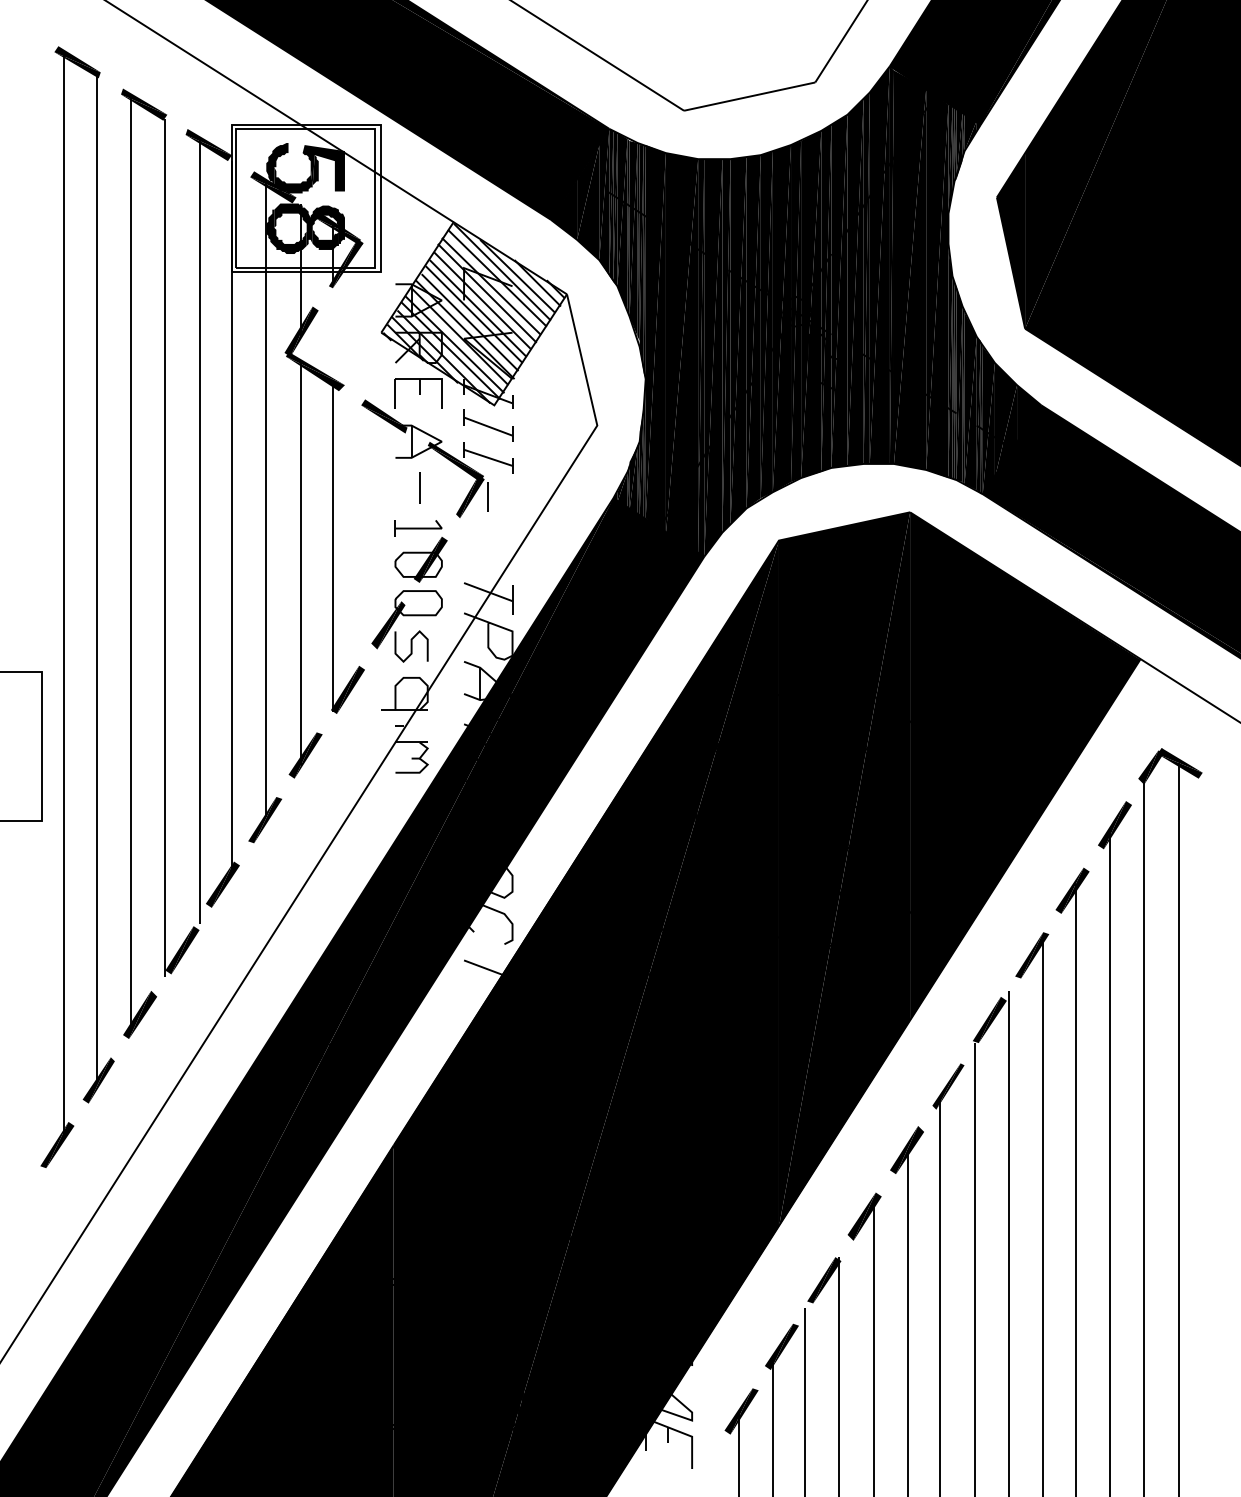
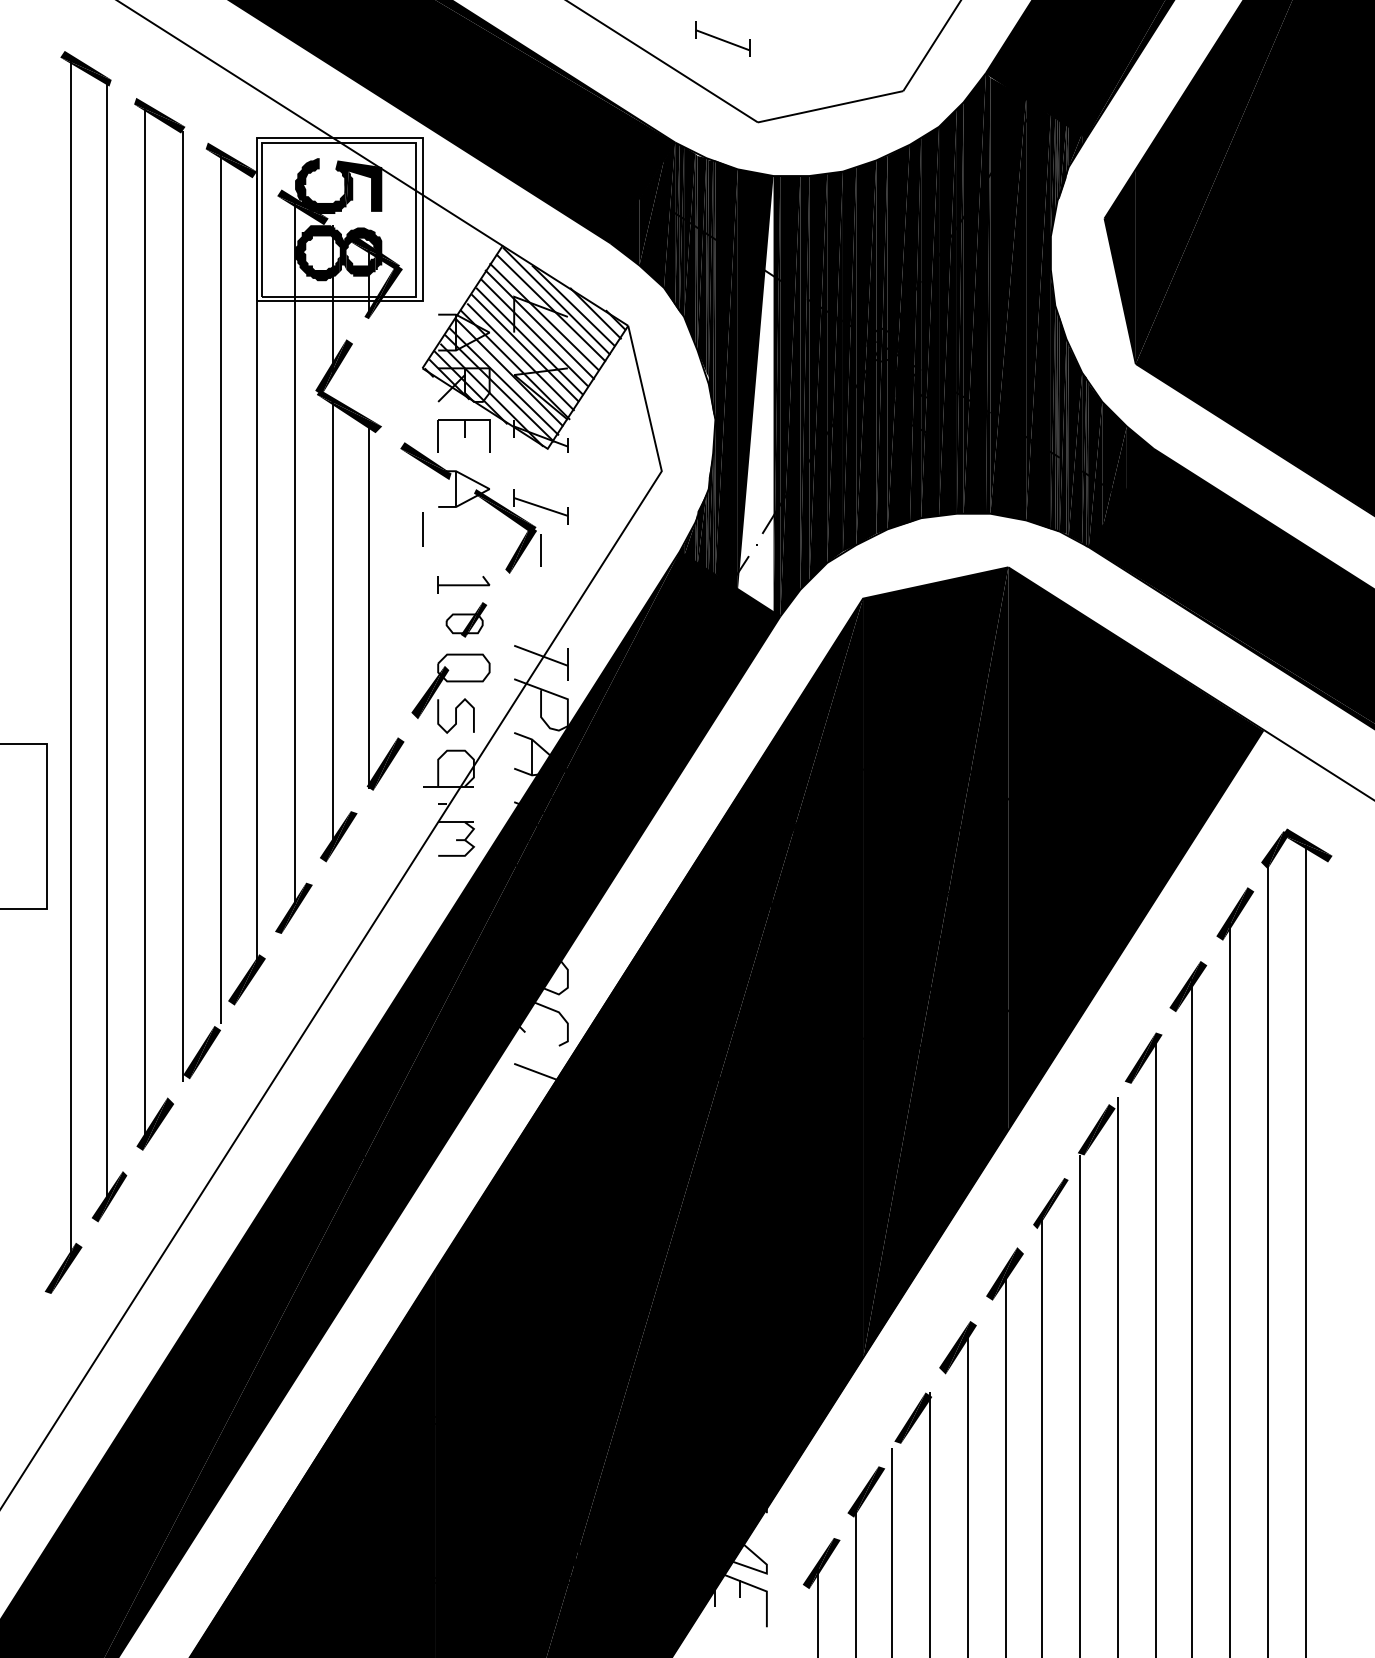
fill: (681, 356) -> (755, 394), removed
part: (487, 424) -> (722, 38), moved
line: (419, 488) -> (422, 529), moved
part: (421, 559) -> (466, 619), size x0.7

